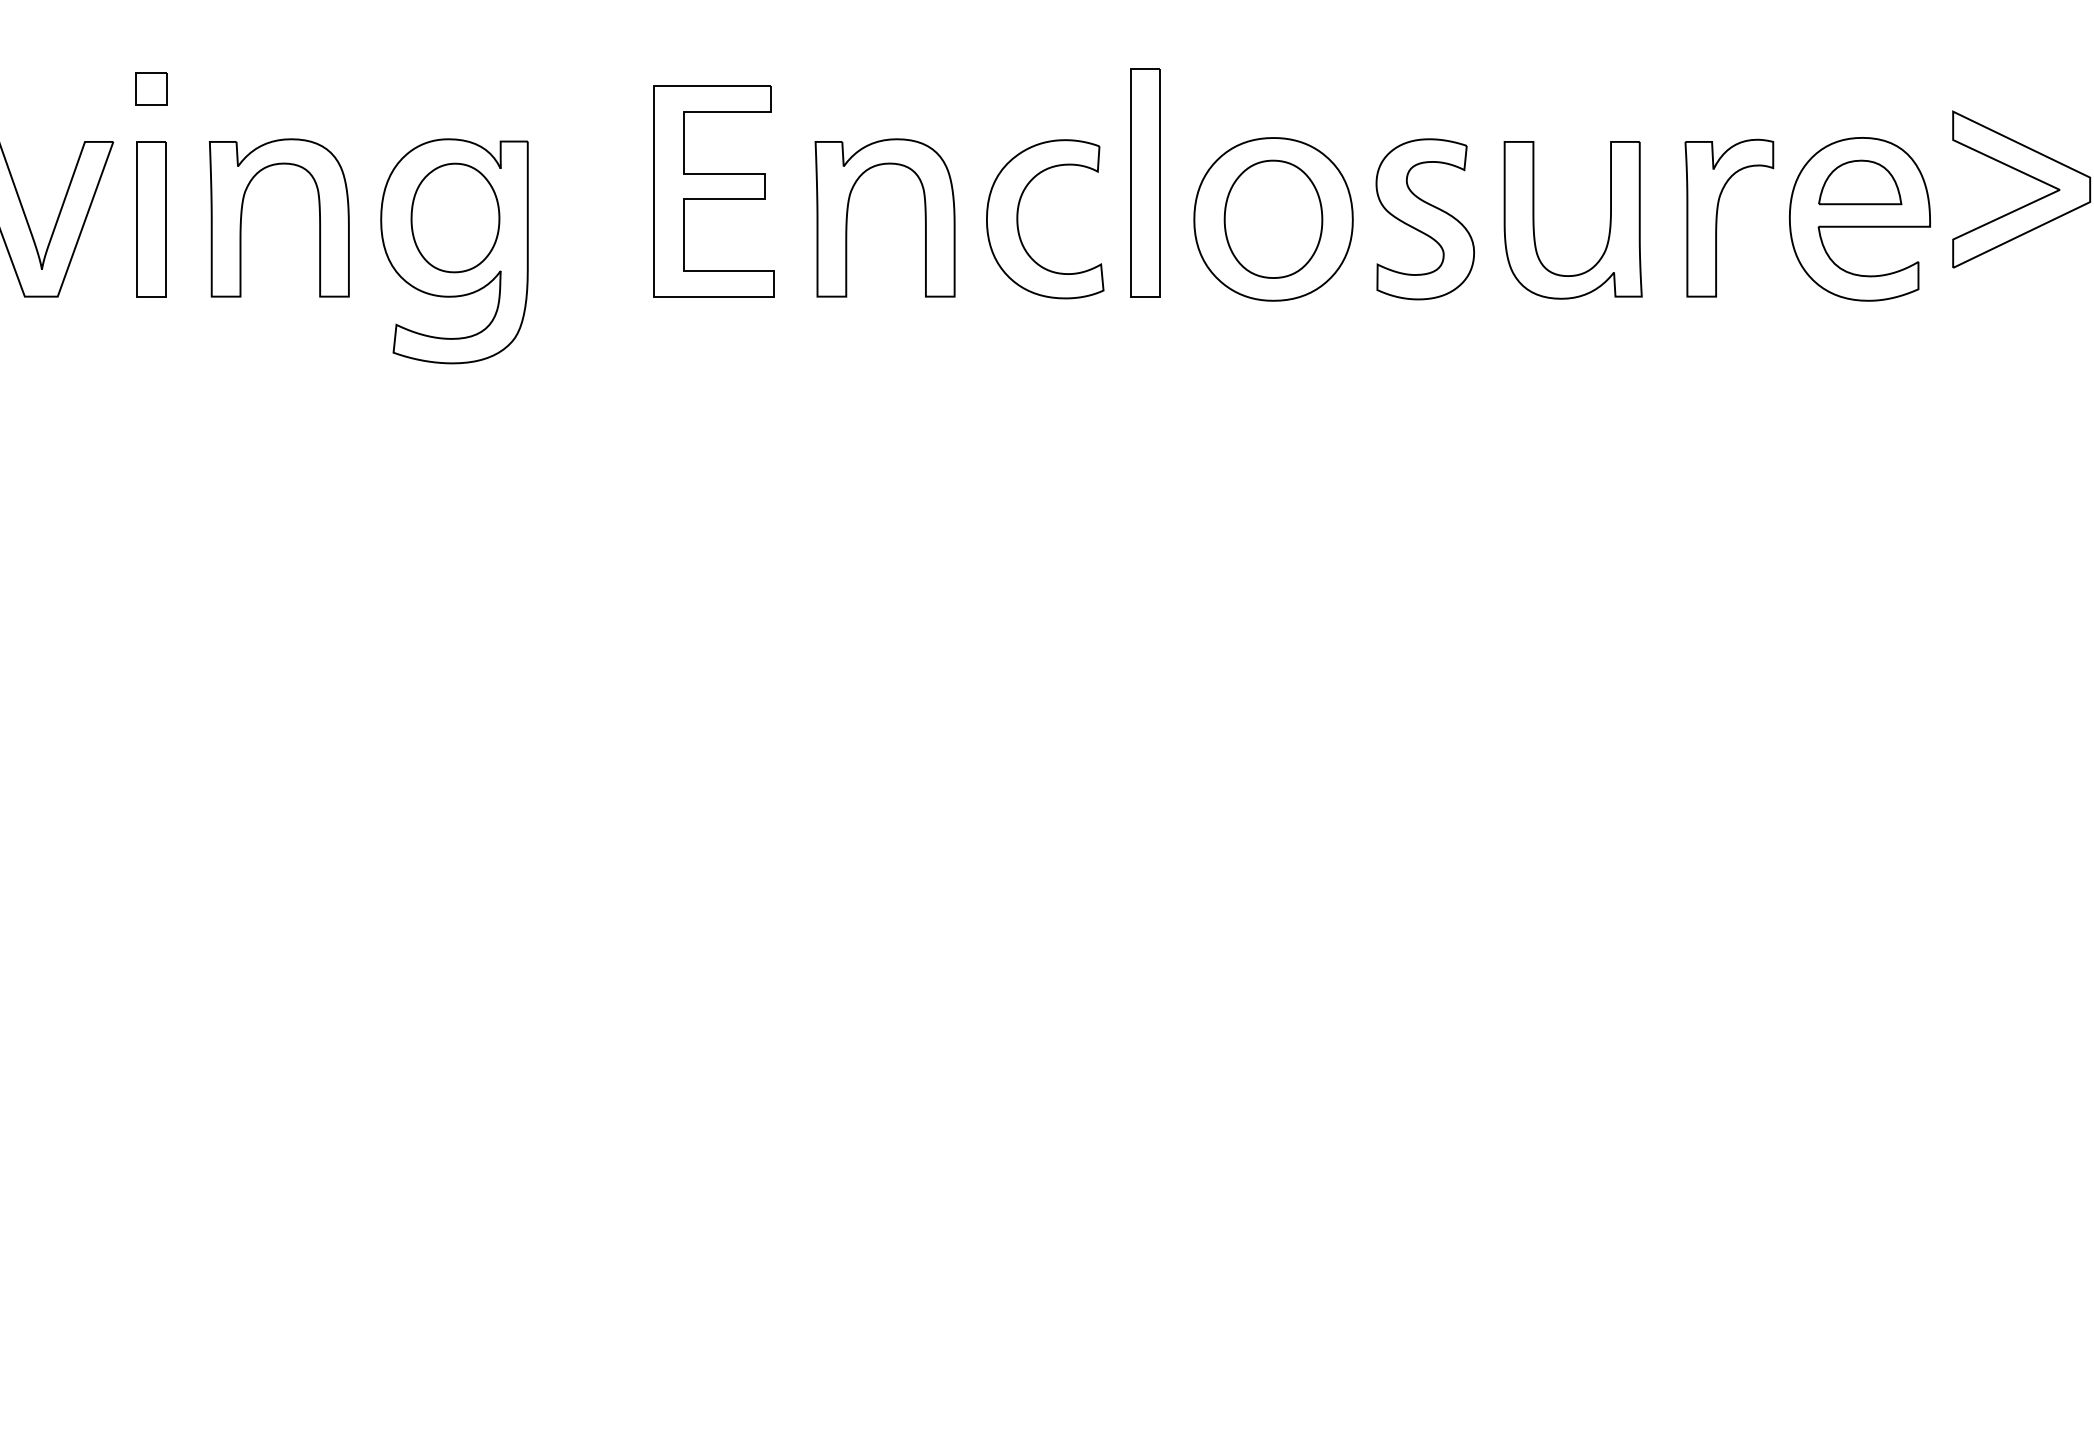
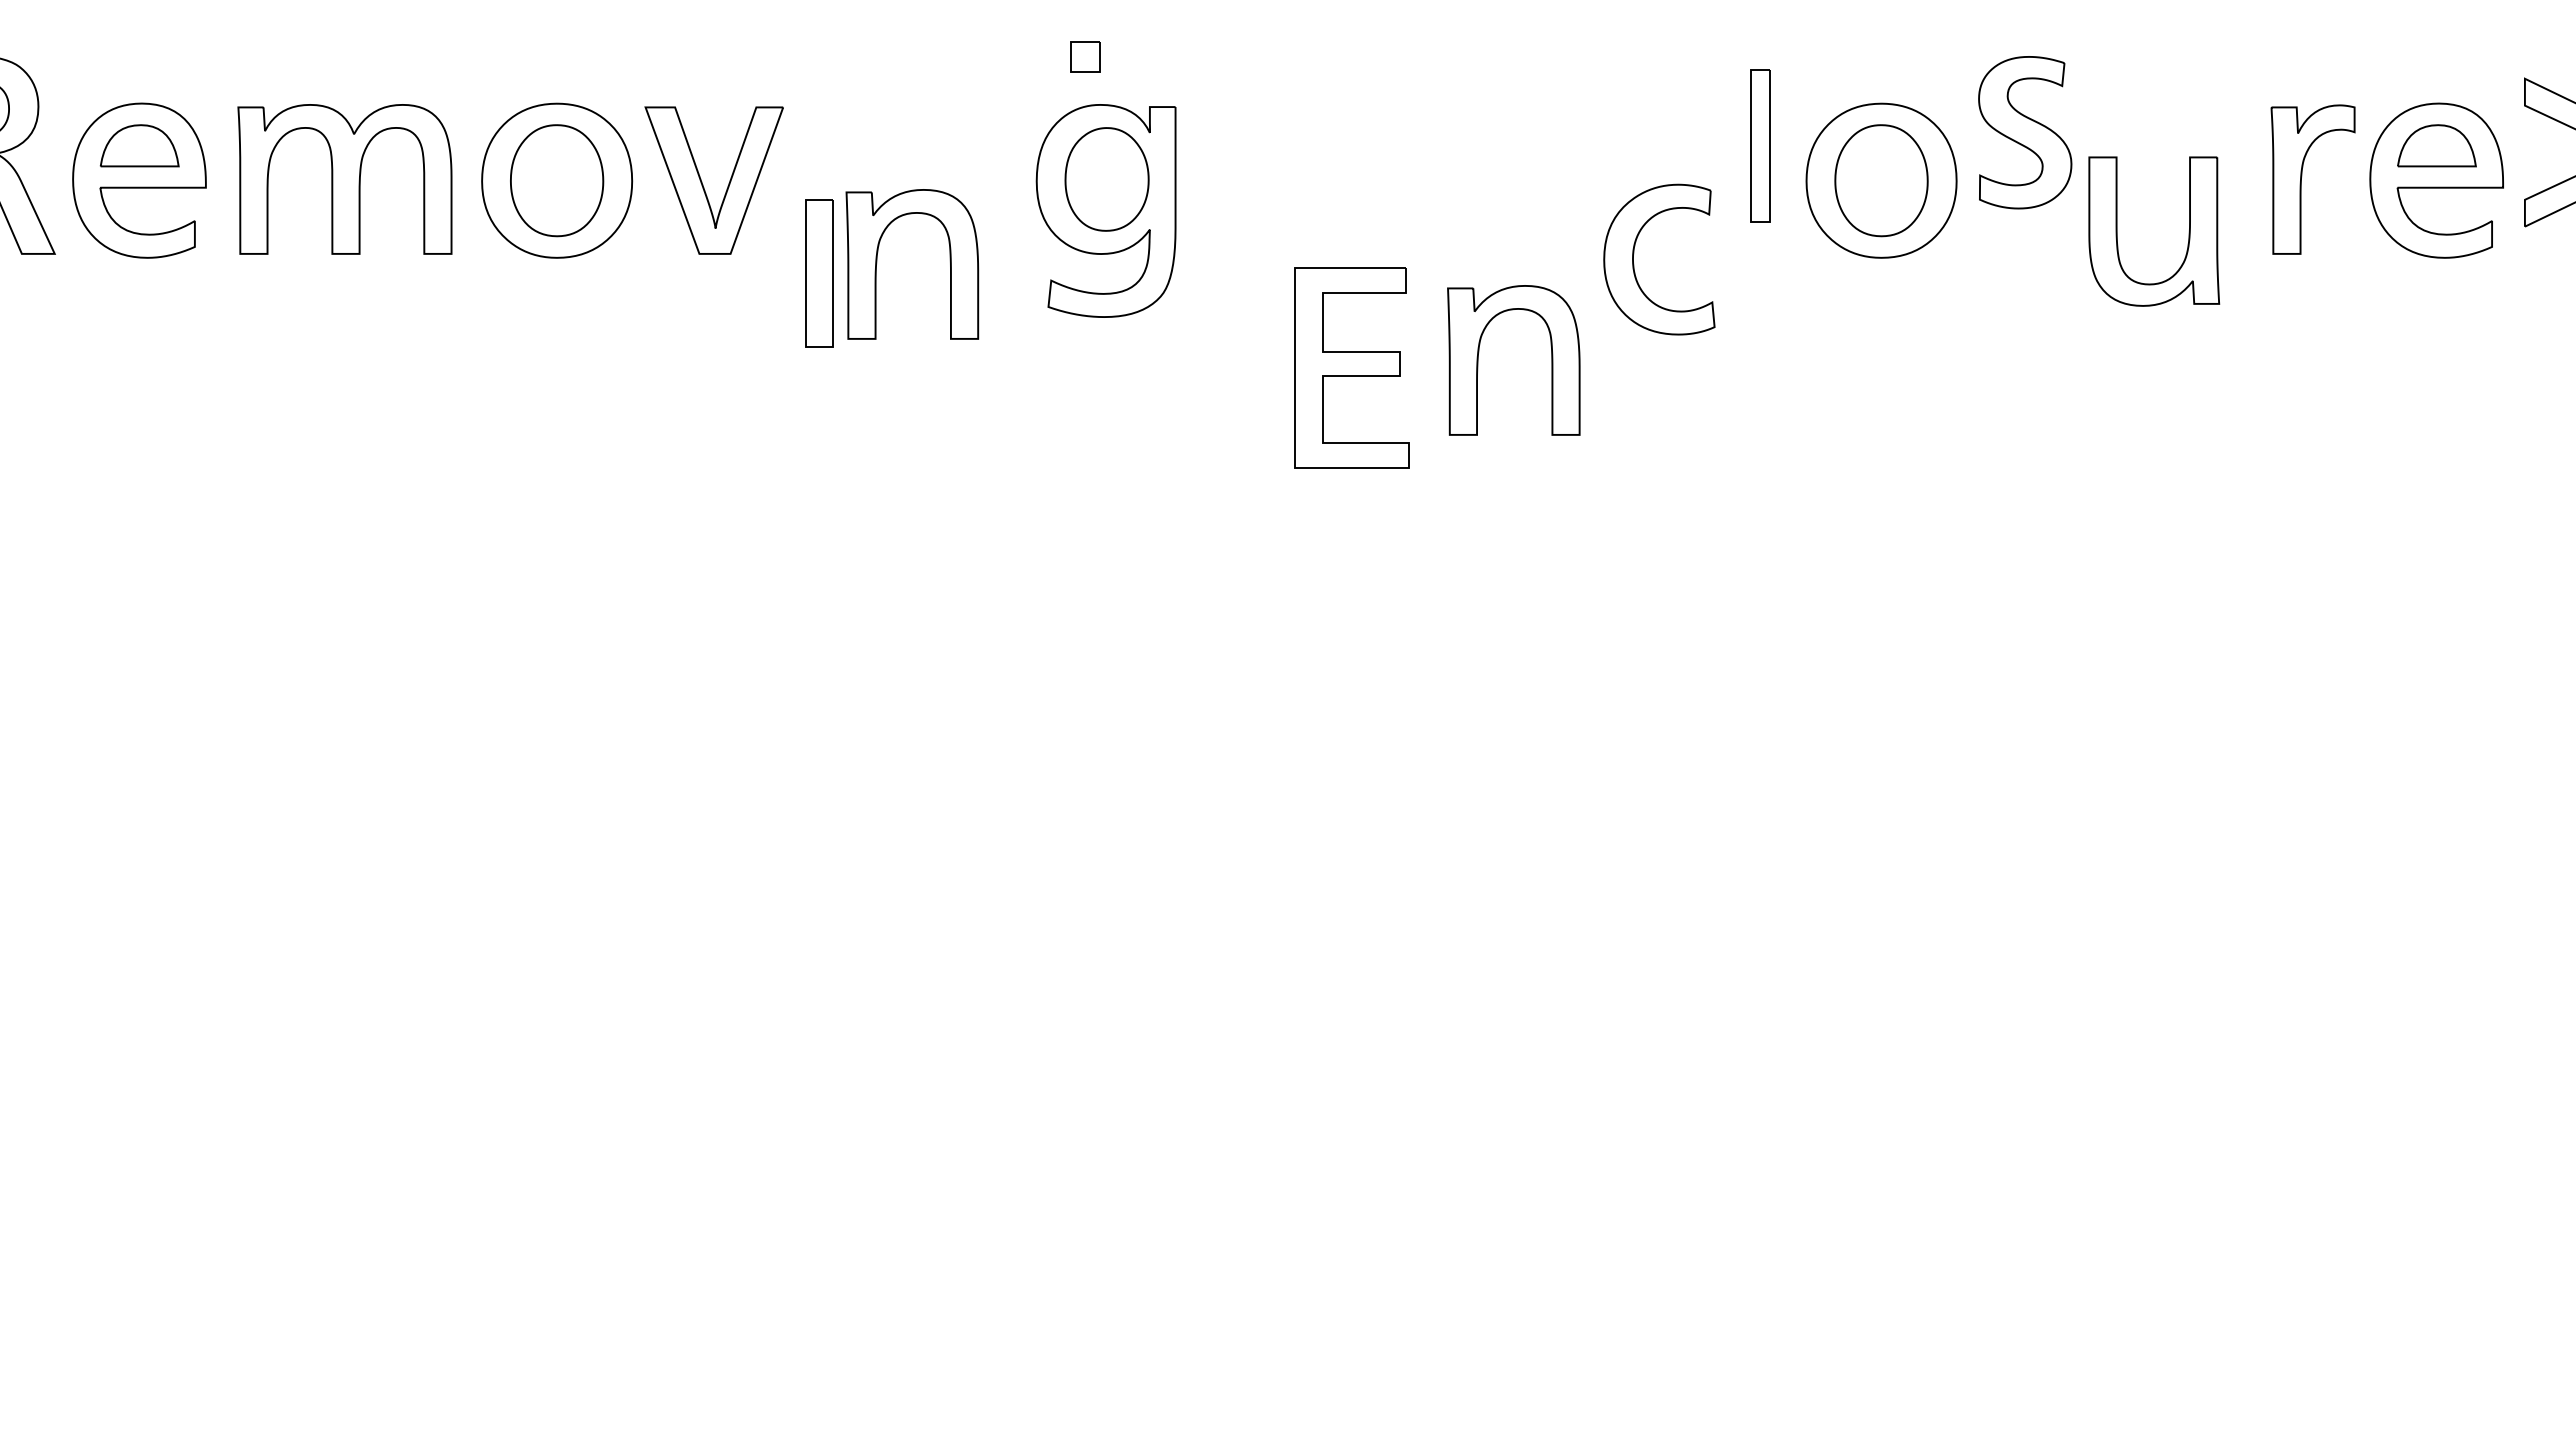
part: (151, 88) -> (1085, 56), moved
part: (1145, 182) -> (1760, 145), size x0.7
part: (713, 190) -> (1351, 367), moved
part: (848, 209) -> (1479, 352), moved
part: (242, 217) -> (877, 263), moved
part: (151, 219) -> (819, 273), moved
part: (1425, 219) -> (2025, 132), moved
part: (1609, 221) -> (2188, 232), moved
part: (1018, 224) -> (1634, 264), moved

